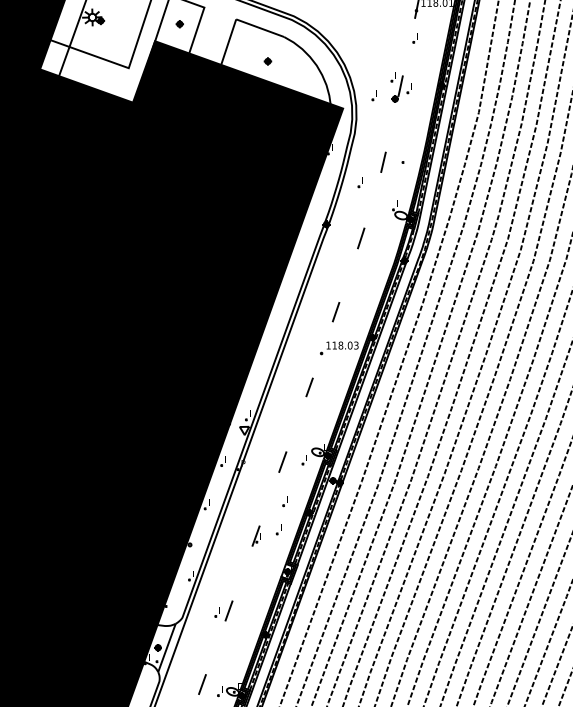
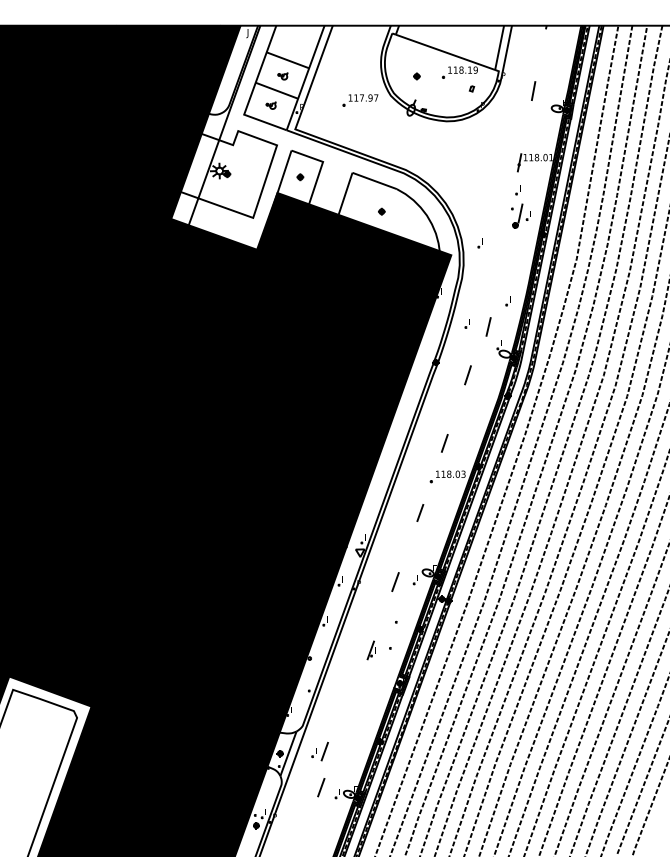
part: (400, 88) -> (520, 215), moved
line: (383, 161) -> (488, 326), moved
part: (223, 610) -> (319, 751), moved

